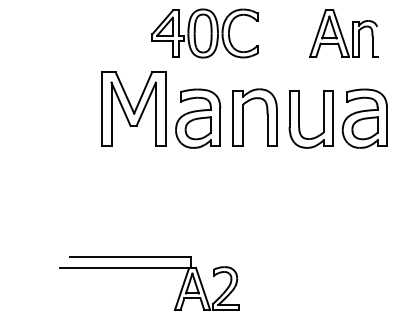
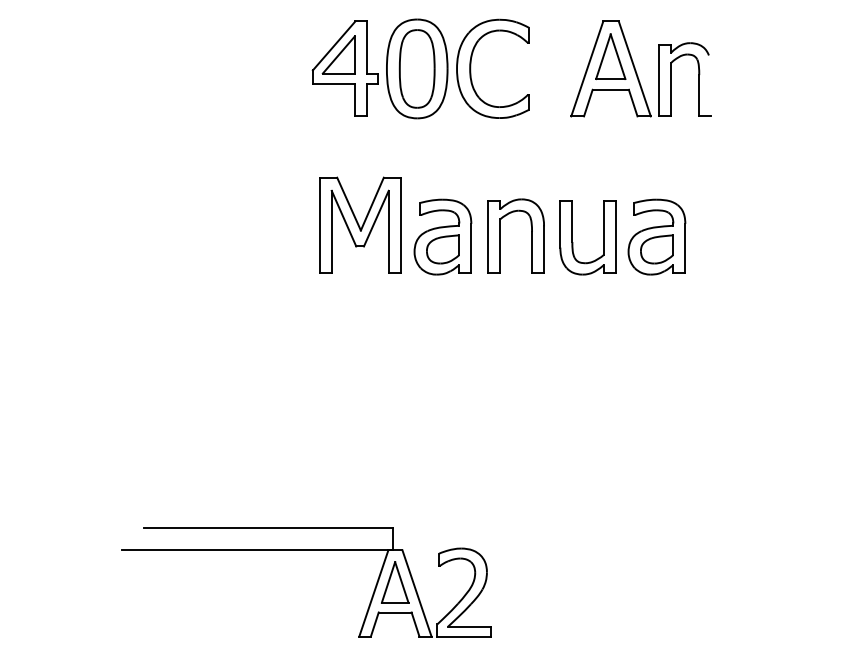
part: (343, 33) -> (639, 68), moved
part: (244, 109) -> (502, 224), size x0.62

